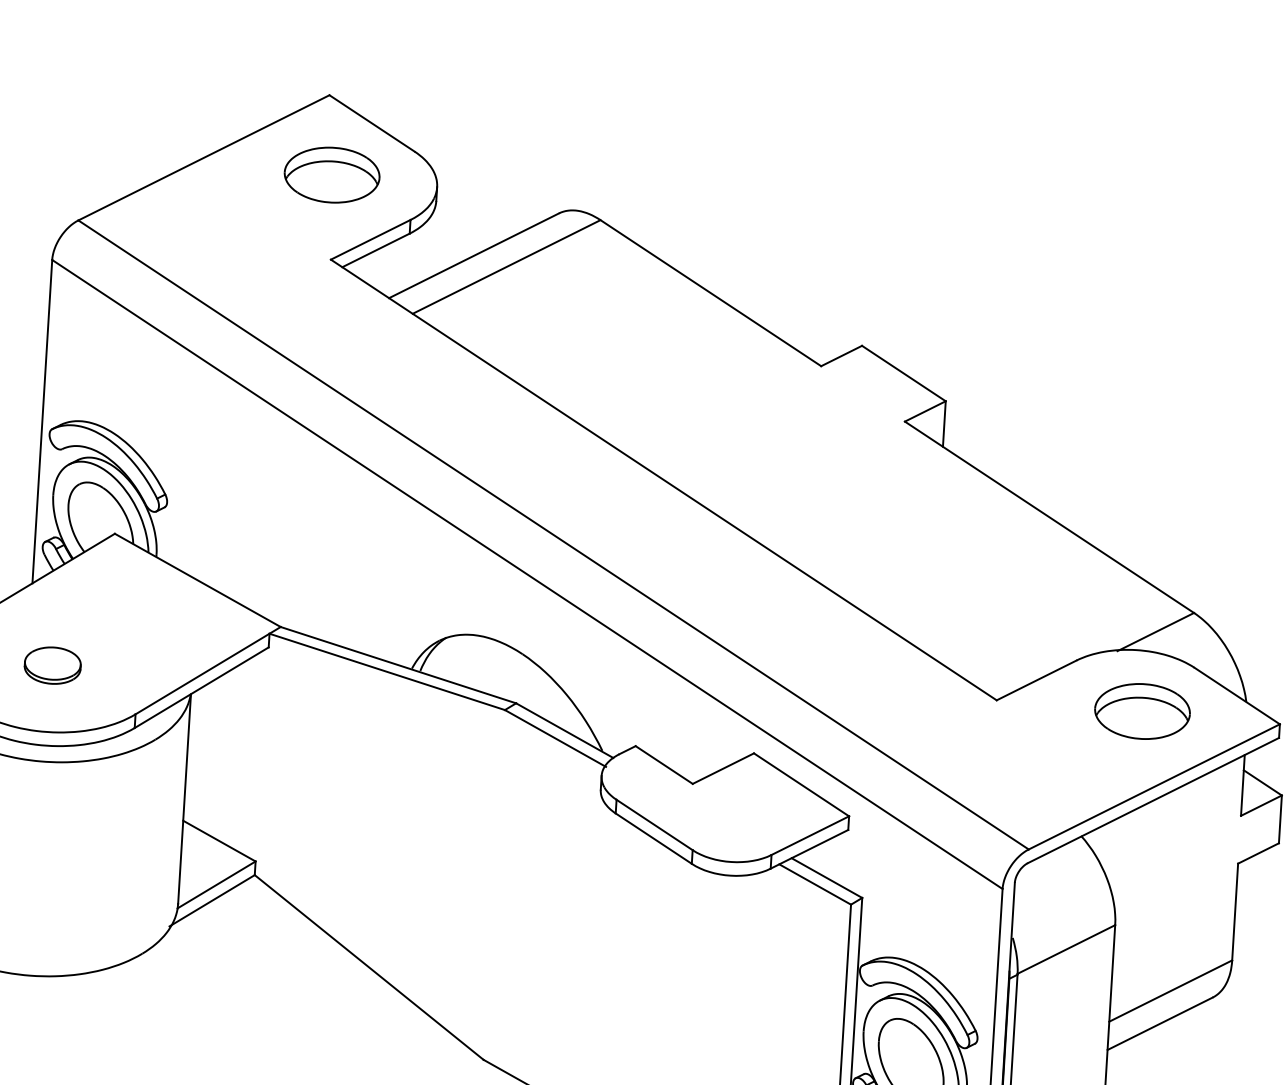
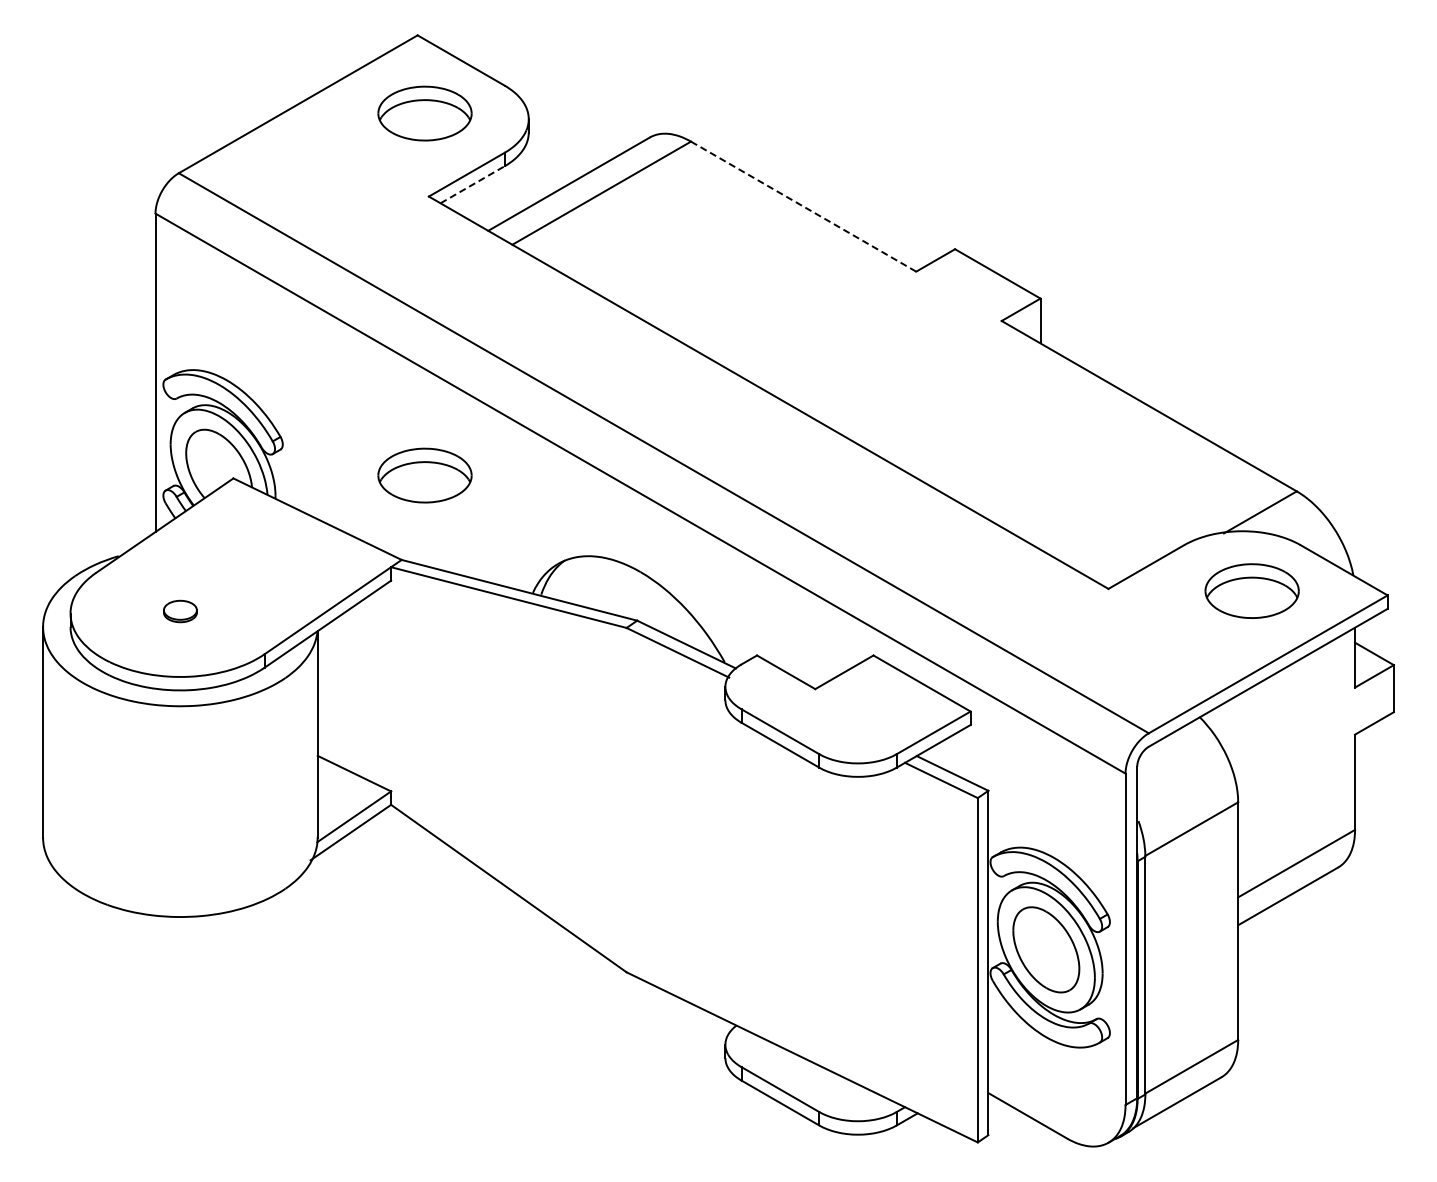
line: (375, 250) -> (472, 184), solid -> dashed
line: (711, 293) -> (804, 206), solid -> dashed
part: (309, 542) -> (424, 475), added
part: (52, 665) -> (180, 611), size x0.6

